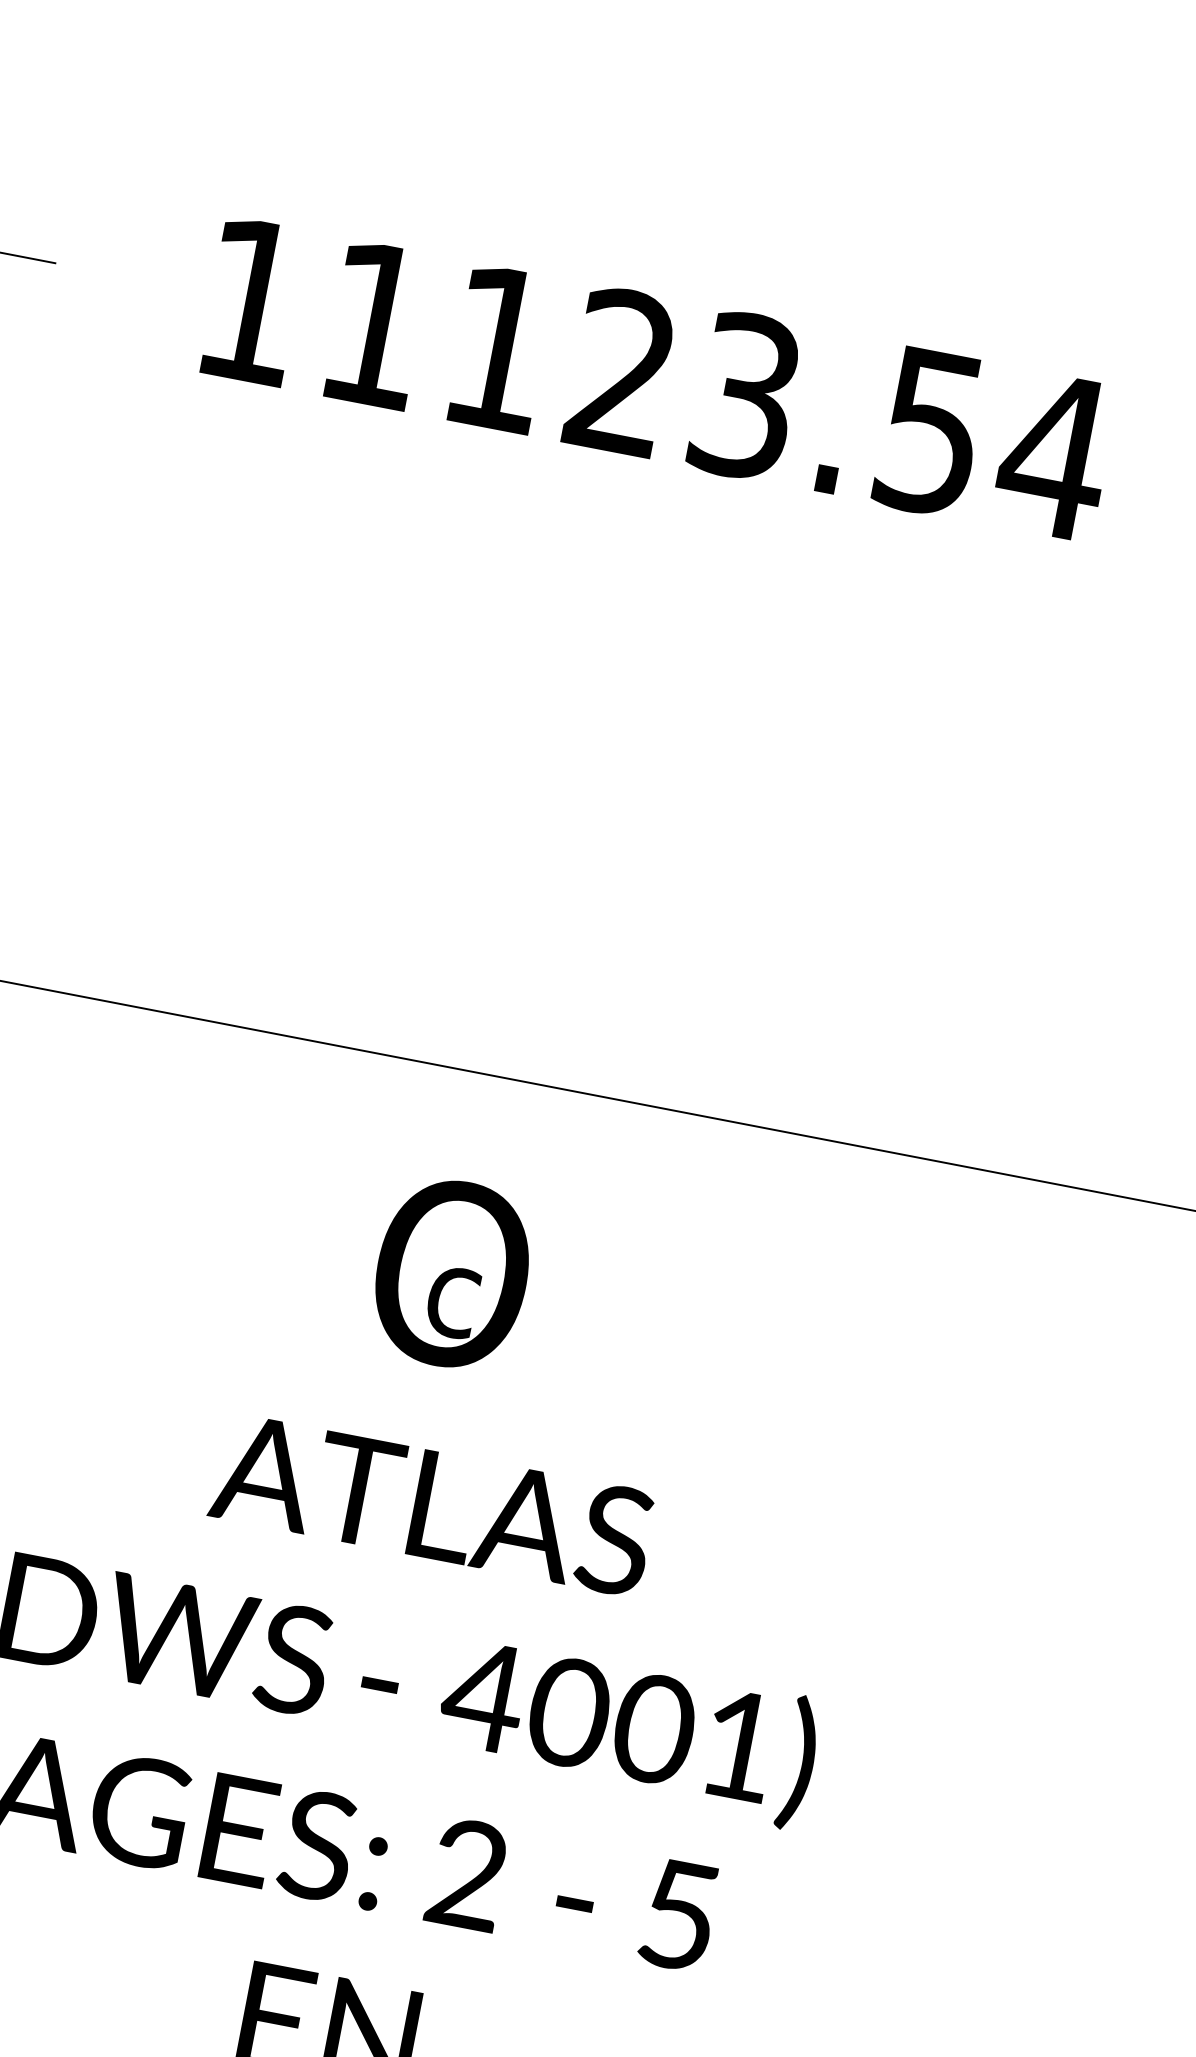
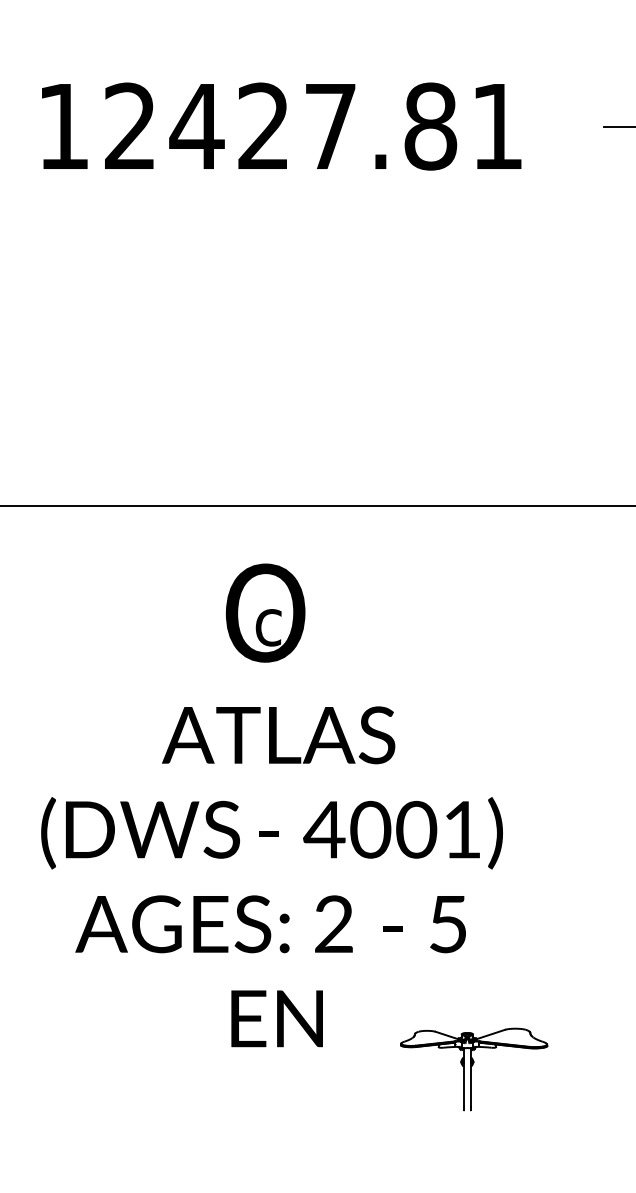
text: (717, 390) -> (315, 126), 11123.54 -> 12427.81

